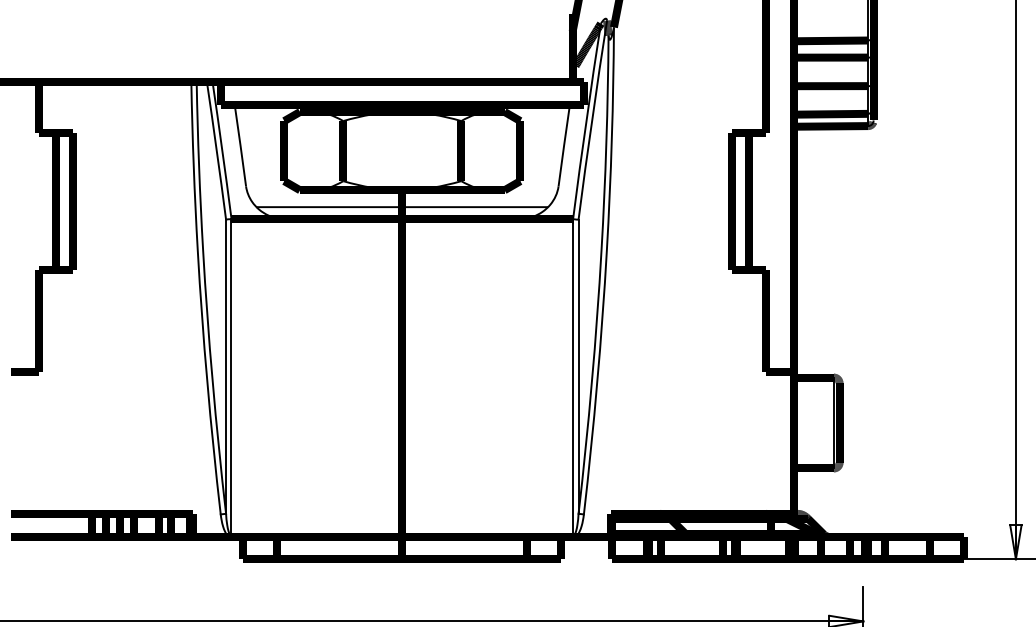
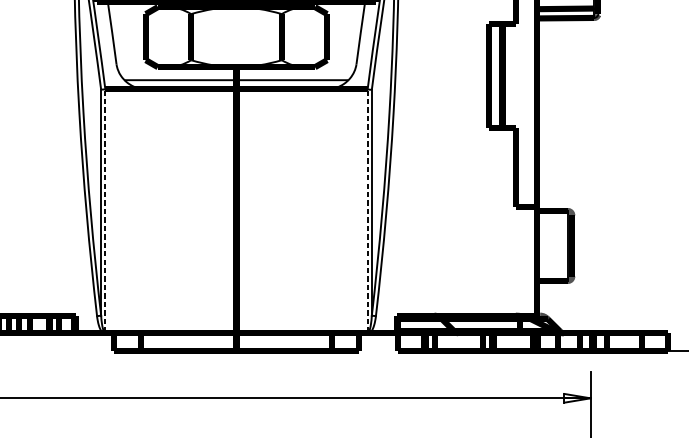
line: (231, 376) -> (105, 210), solid -> dashed
line: (573, 376) -> (367, 210), solid -> dashed

